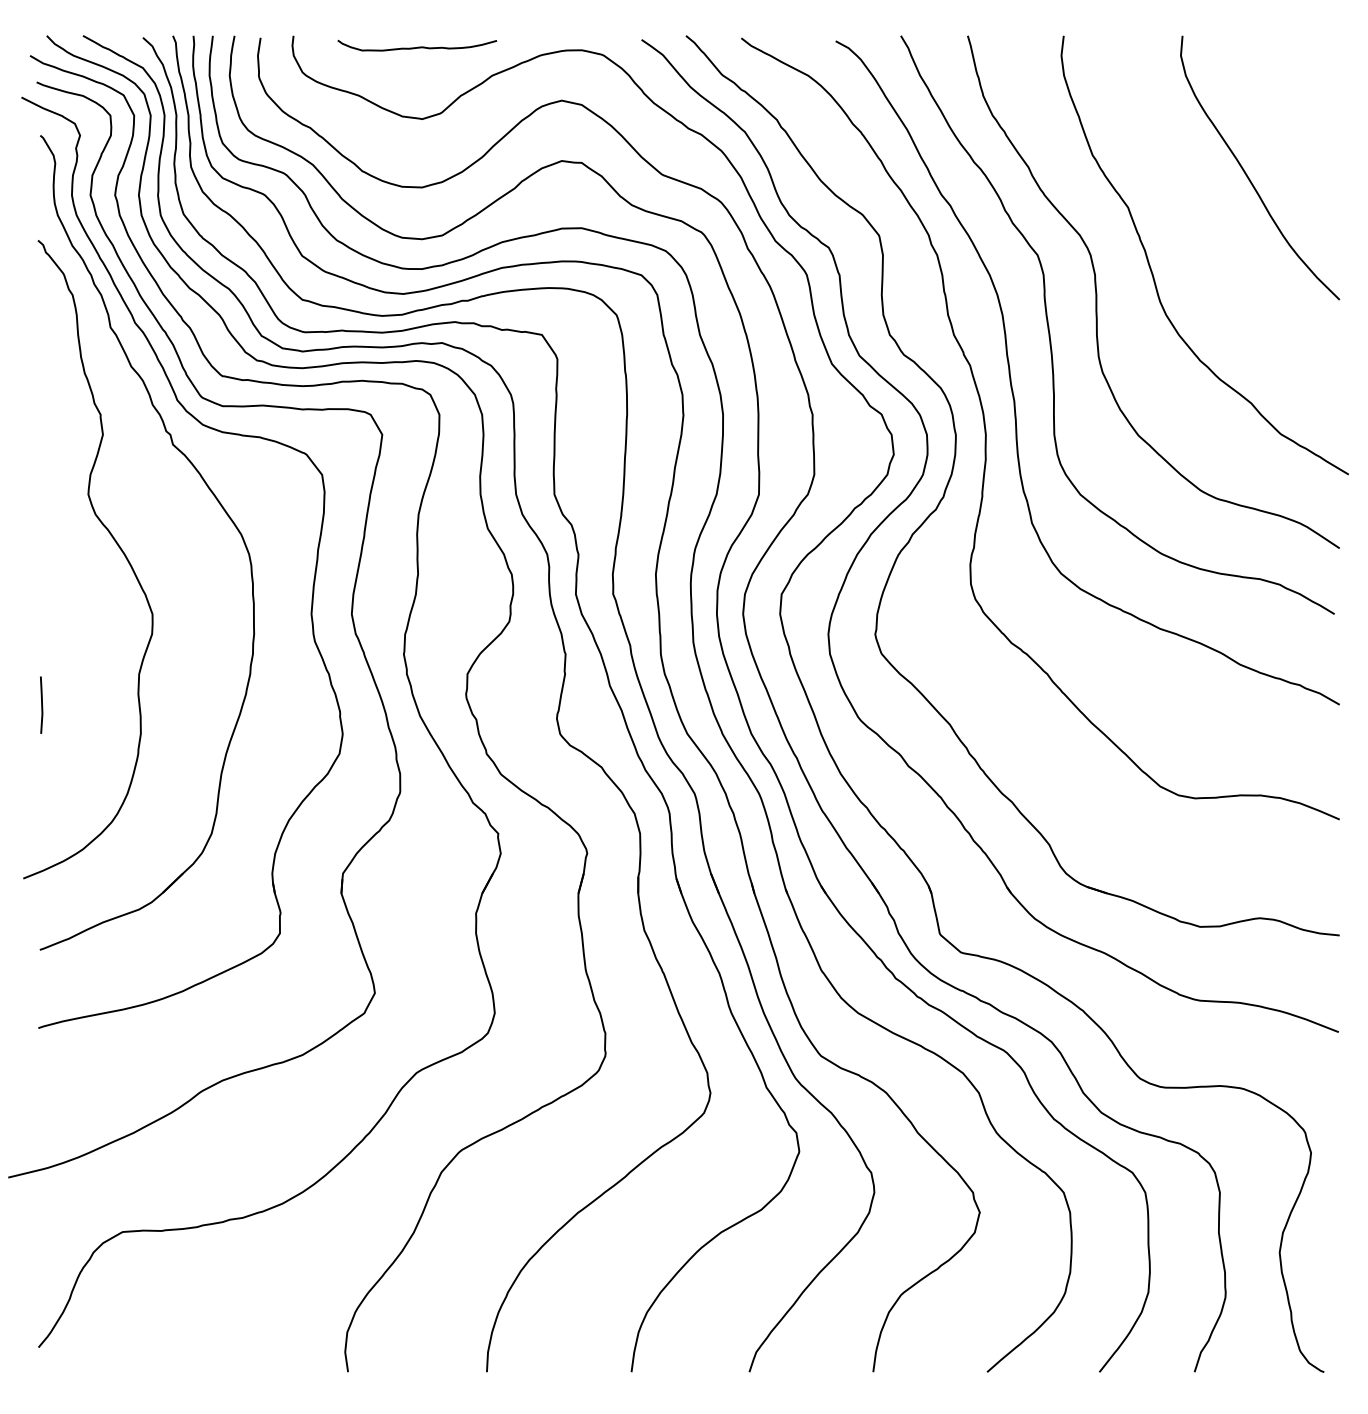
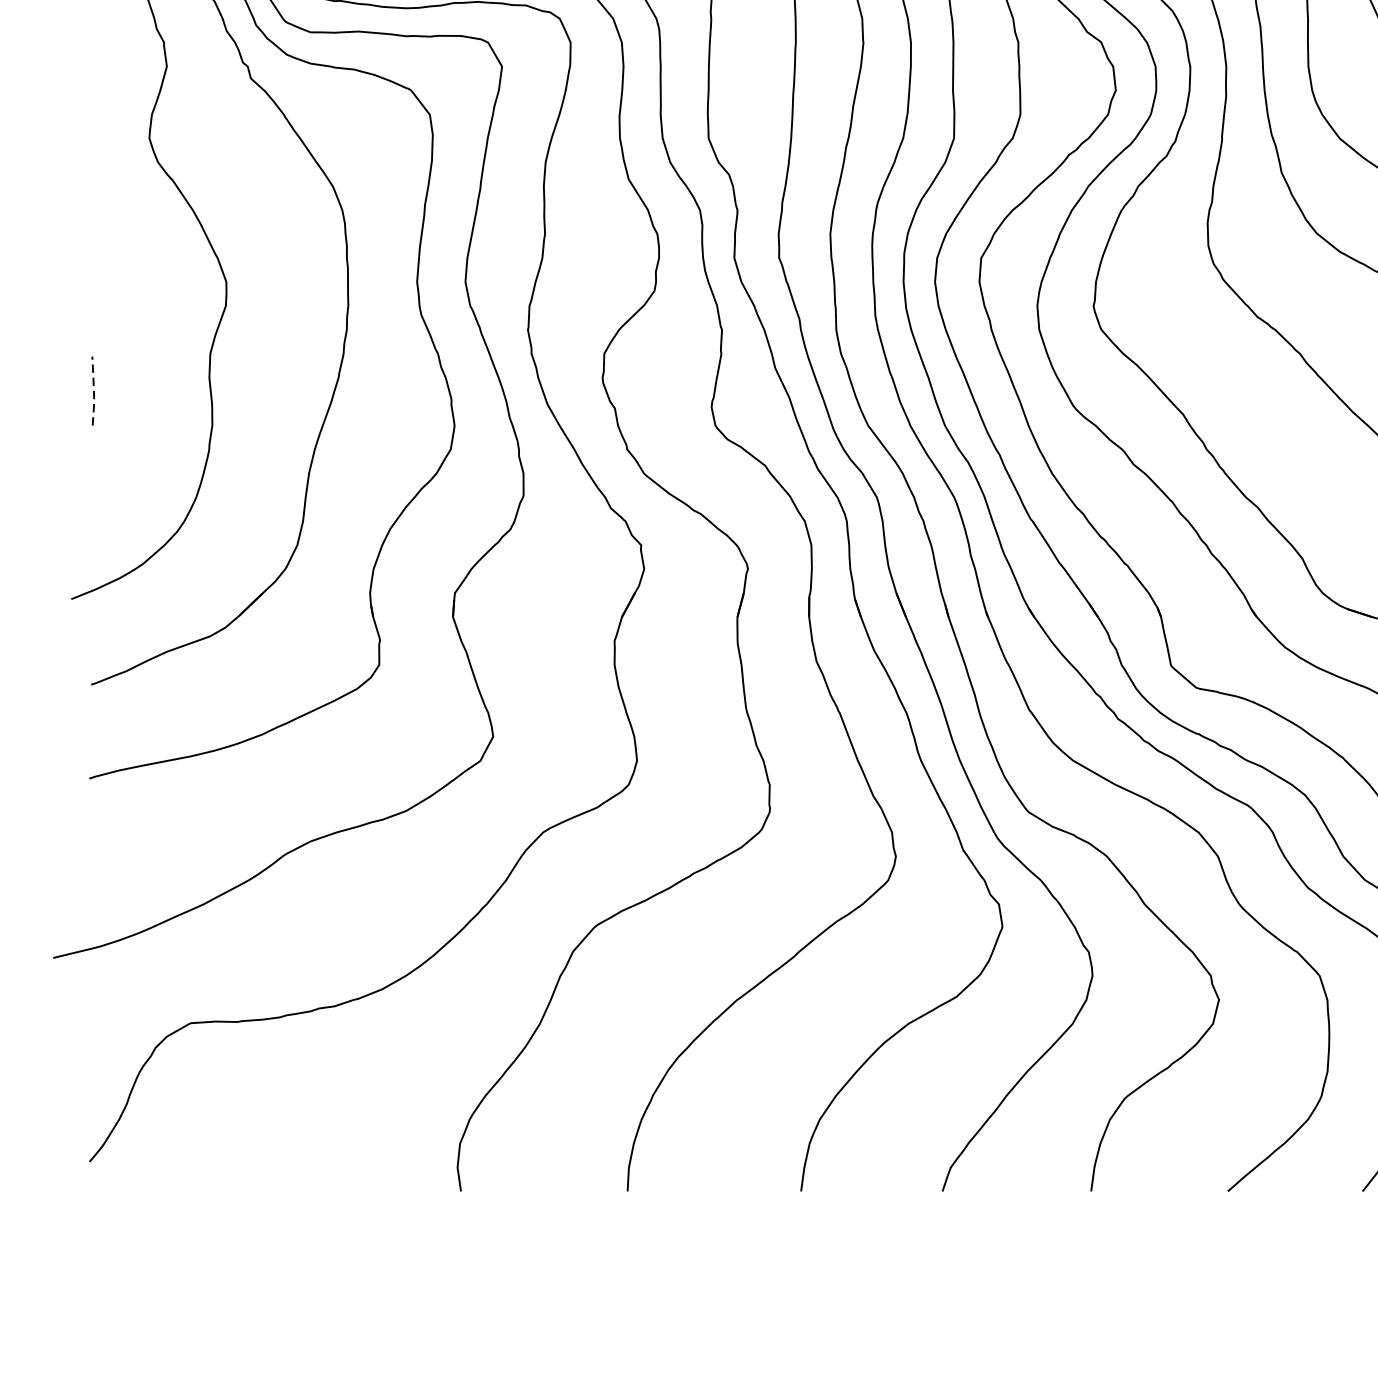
line: (42, 705) -> (94, 391), solid -> dashed

